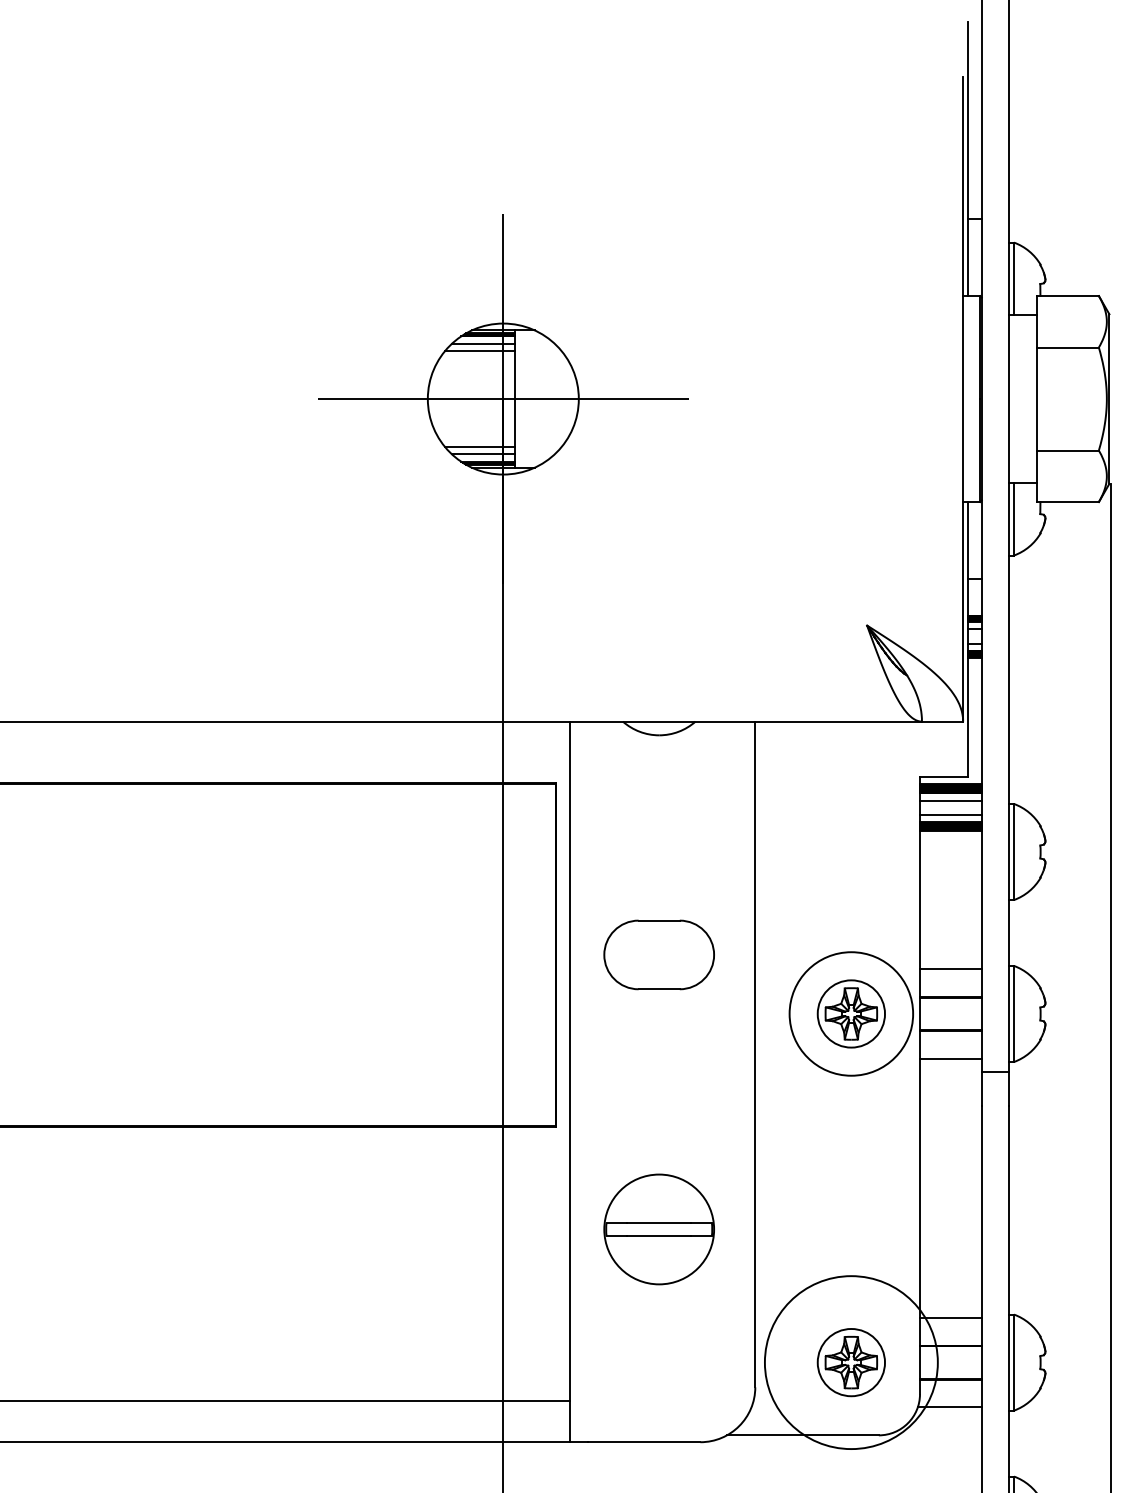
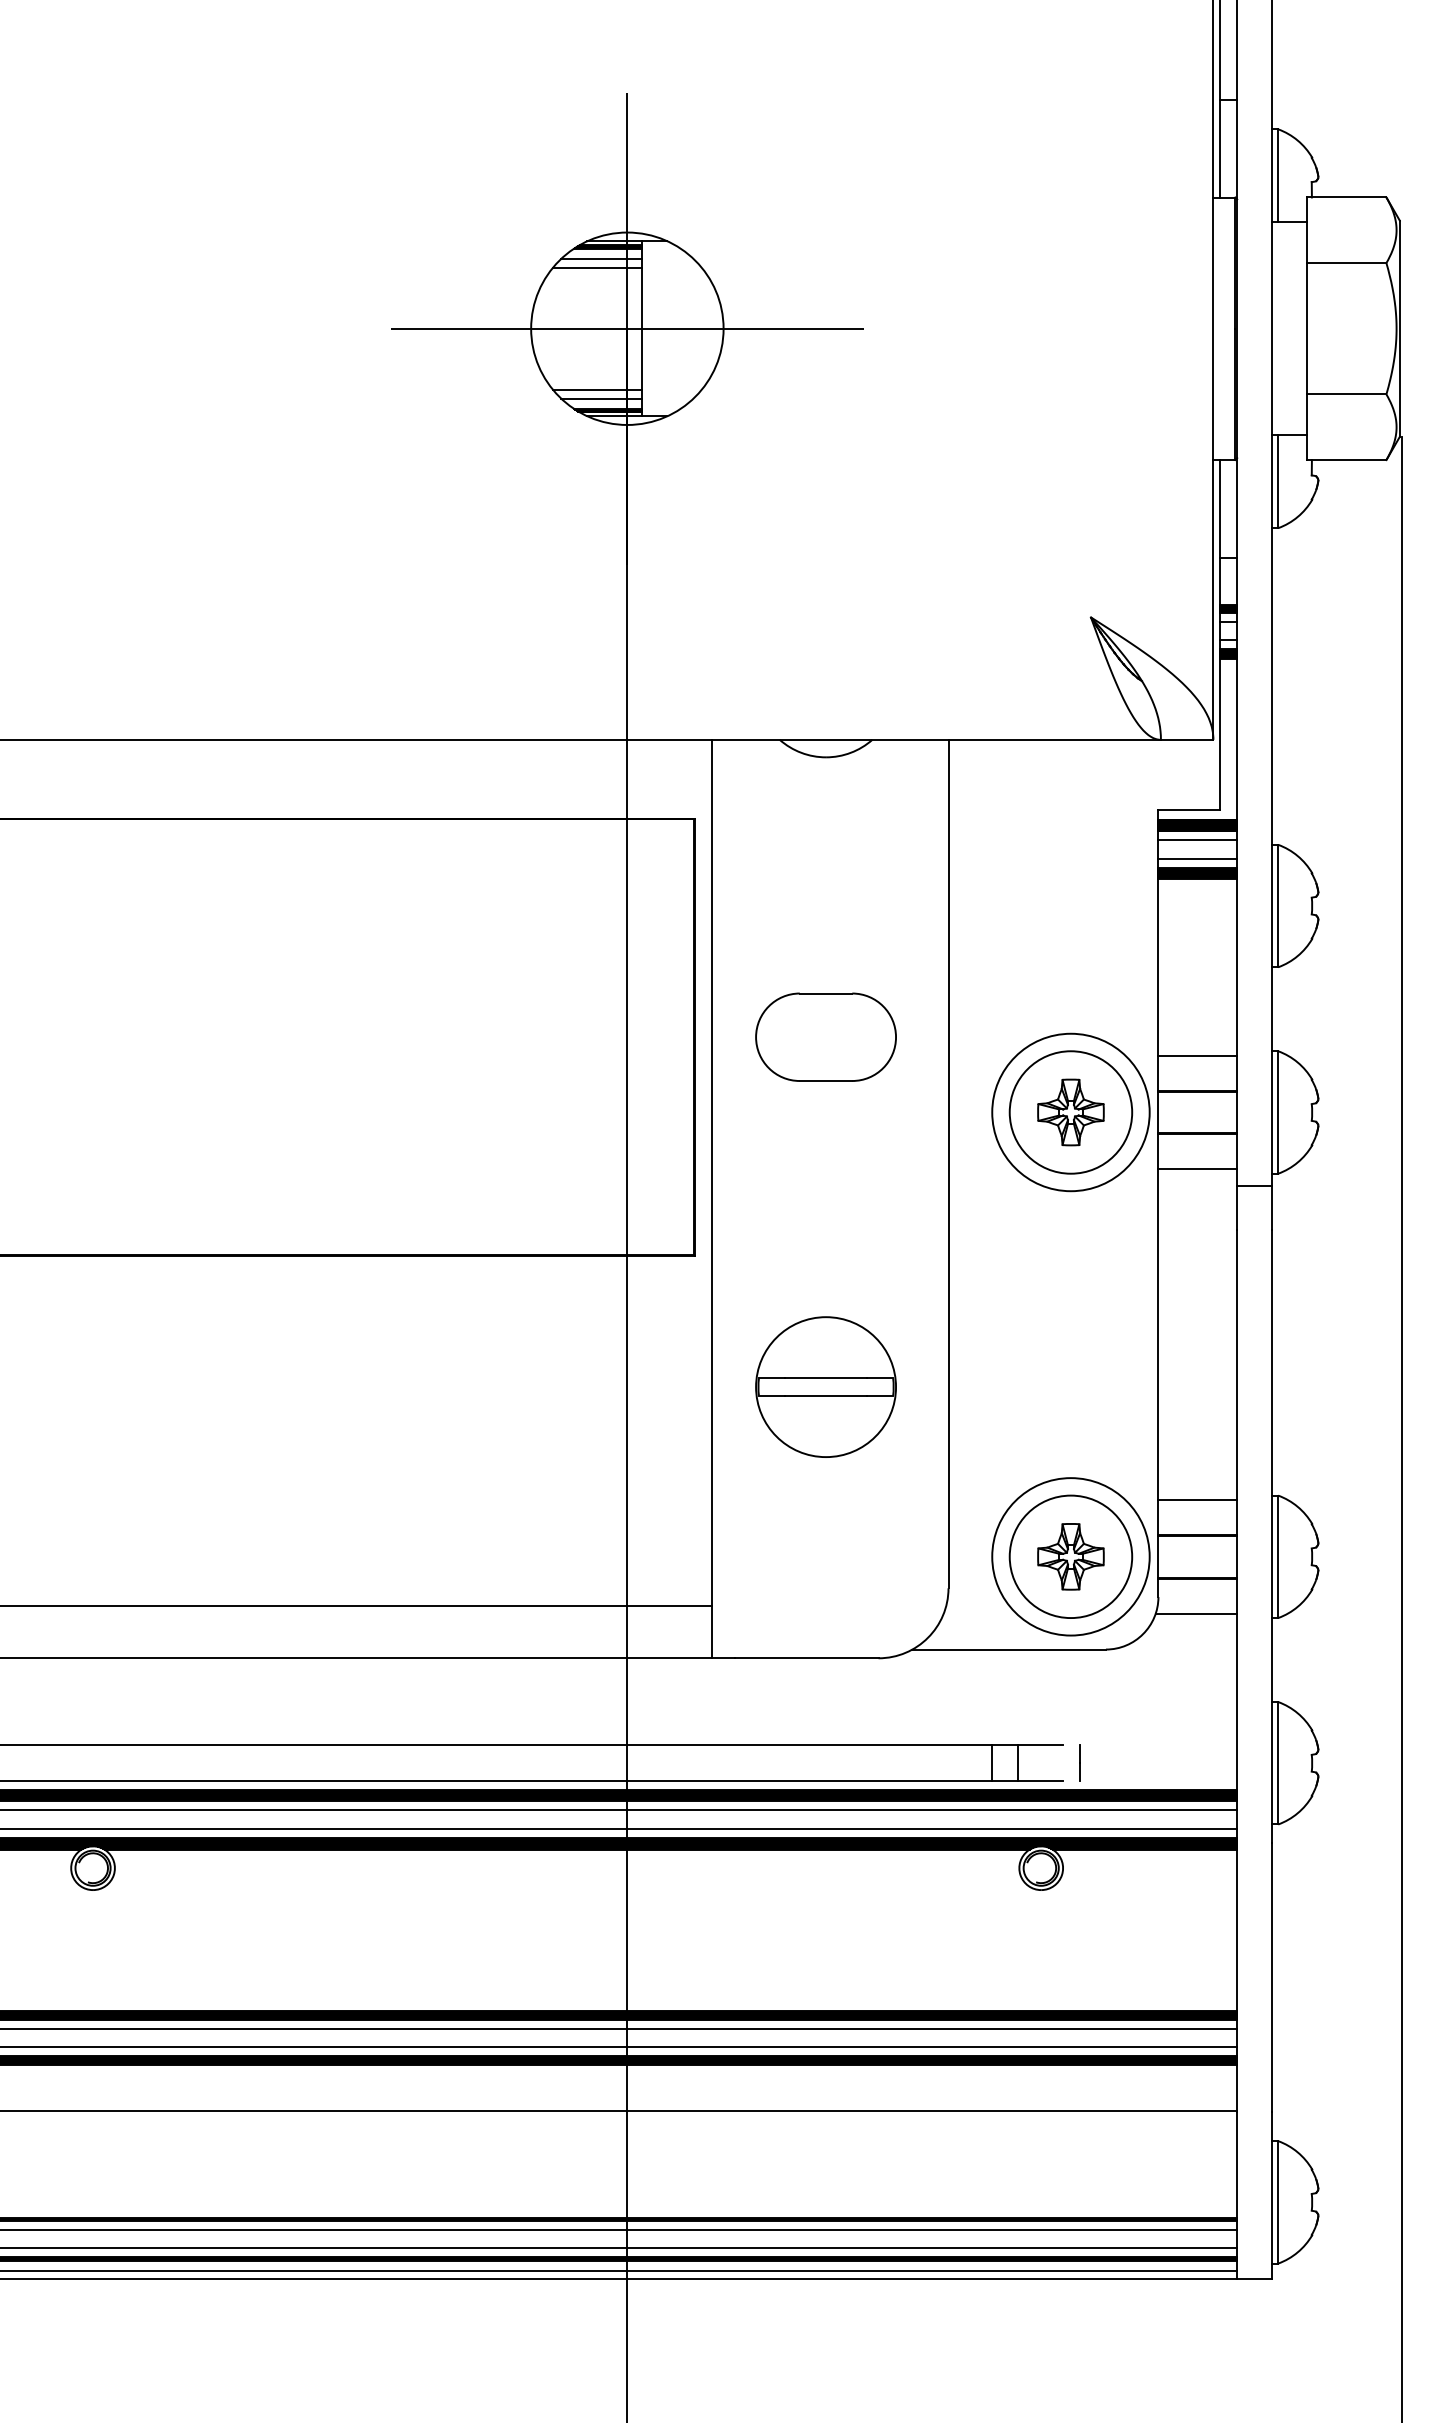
circle: (851, 1013) -> (1070, 1112), size x1.43
circle: (851, 1362) -> (1070, 1556), size x0.71
circle: (851, 1362) -> (1070, 1556), size x1.43

